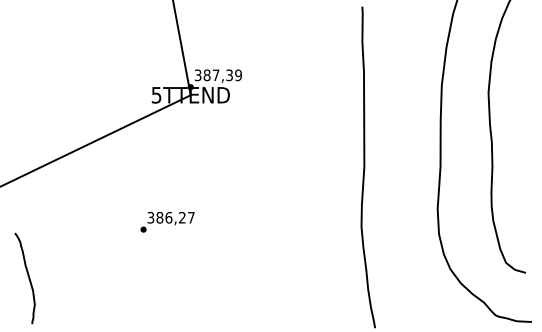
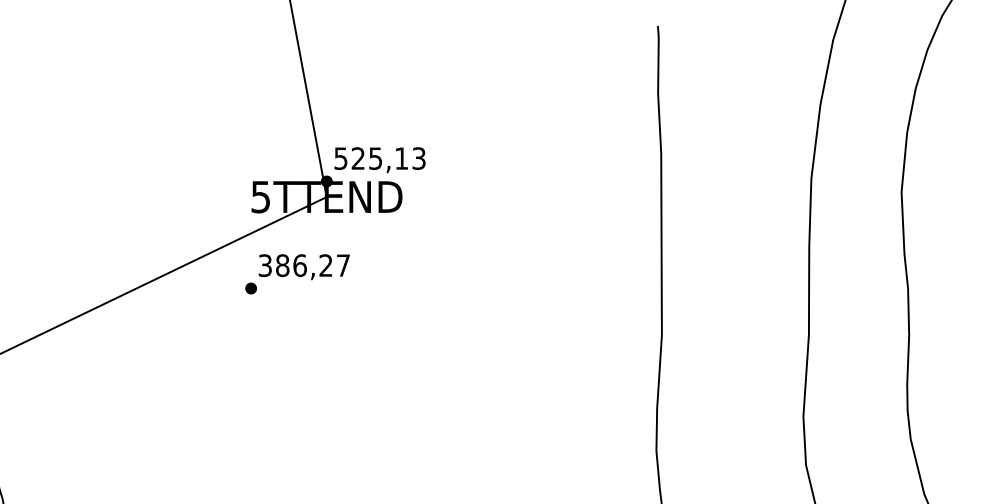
text: (218, 75) -> (380, 158), 387,39 -> 525,13
text: (167, 221) -> (297, 272), moved

